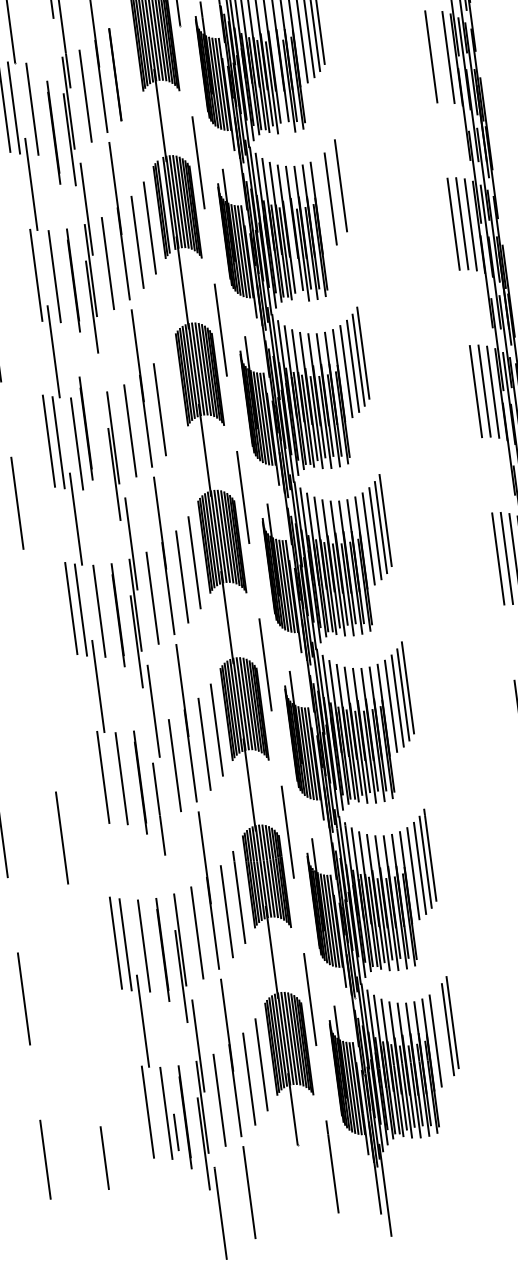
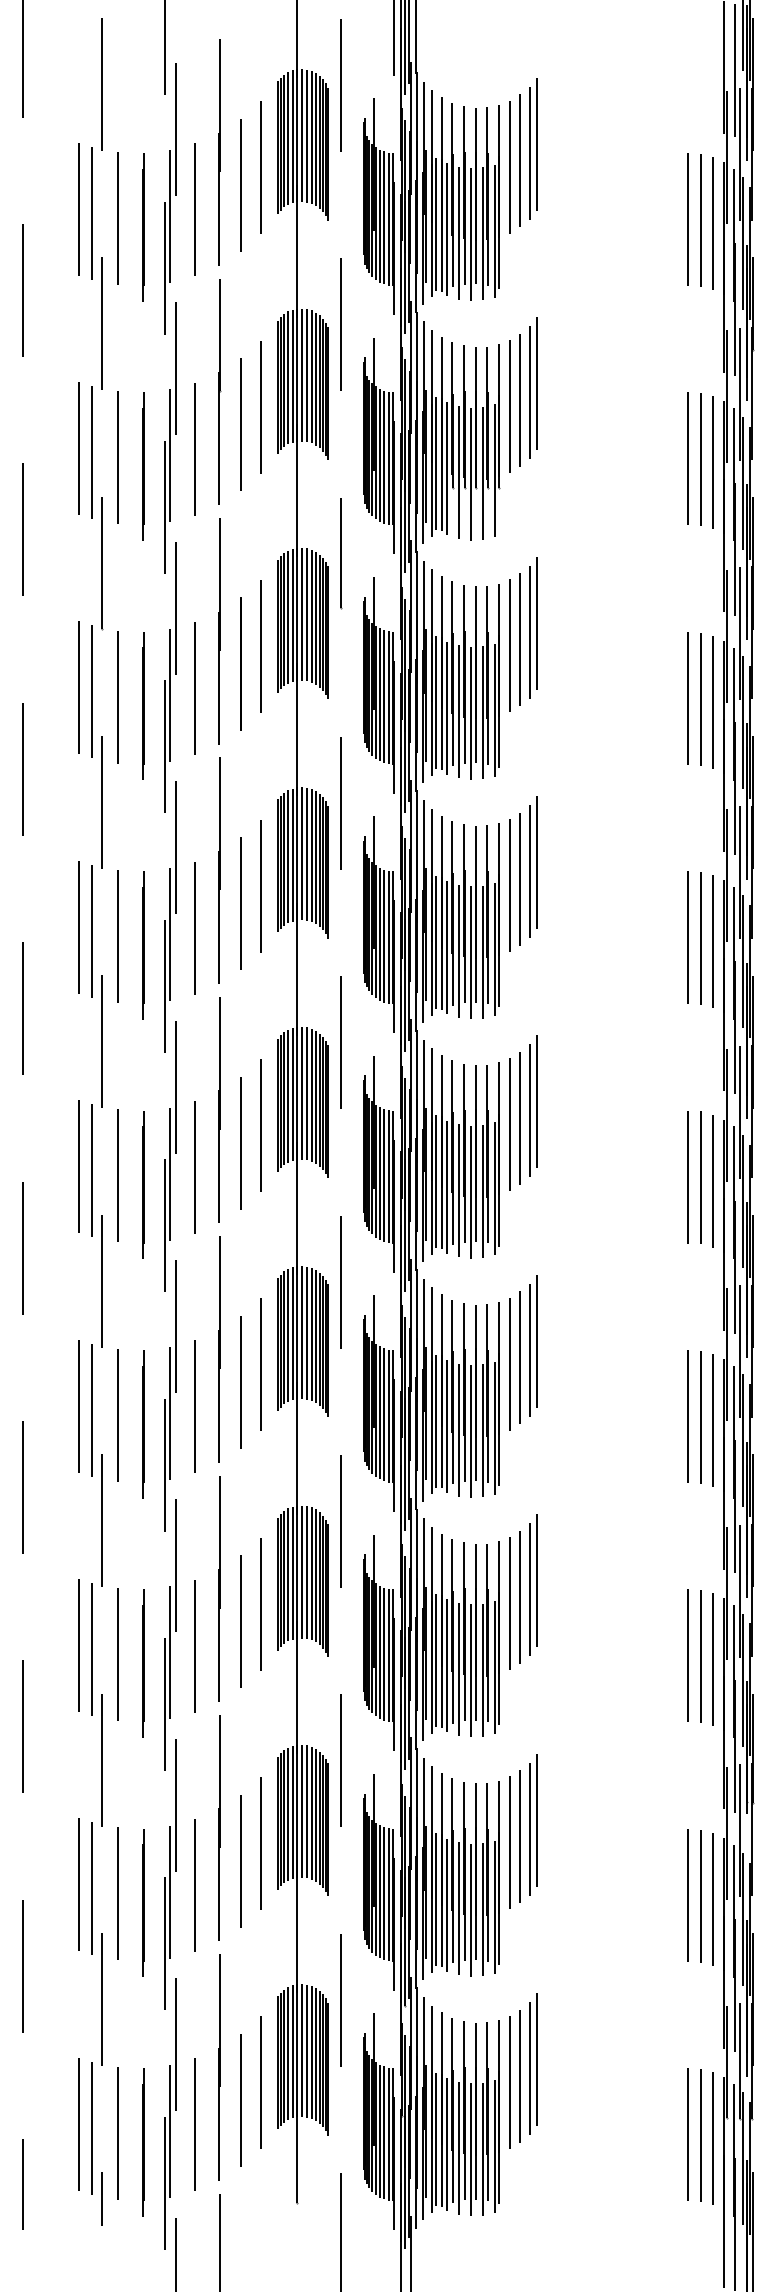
line: (439, 56) -> (700, 699), added
line: (127, 60) -> (260, 646), added
line: (280, 87) -> (471, 712), added
line: (53, 132) -> (143, 705), moved
line: (336, 192) -> (529, 871), added
line: (324, 203) -> (510, 884), added
line: (166, 204) -> (288, 856), added
line: (294, 254) -> (458, 950), added
line: (26, 274) -> (78, 927), added
line: (108, 376) -> (175, 1086), added
line: (171, 394) -> (260, 1124), added
line: (85, 428) -> (143, 1184), moved
line: (39, 669) -> (23, 1486), added
line: (158, 772) -> (170, 1652), added
line: (93, 776) -> (78, 1645), added
line: (120, 853) -> (102, 1759), added
line: (175, 878) -> (175, 1804), added
line: (84, 1004) -> (23, 1965), added
line: (442, 1035) -> (520, 2075), added
line: (138, 1110) -> (79, 2123), added
line: (175, 1132) -> (101, 2198), moved

